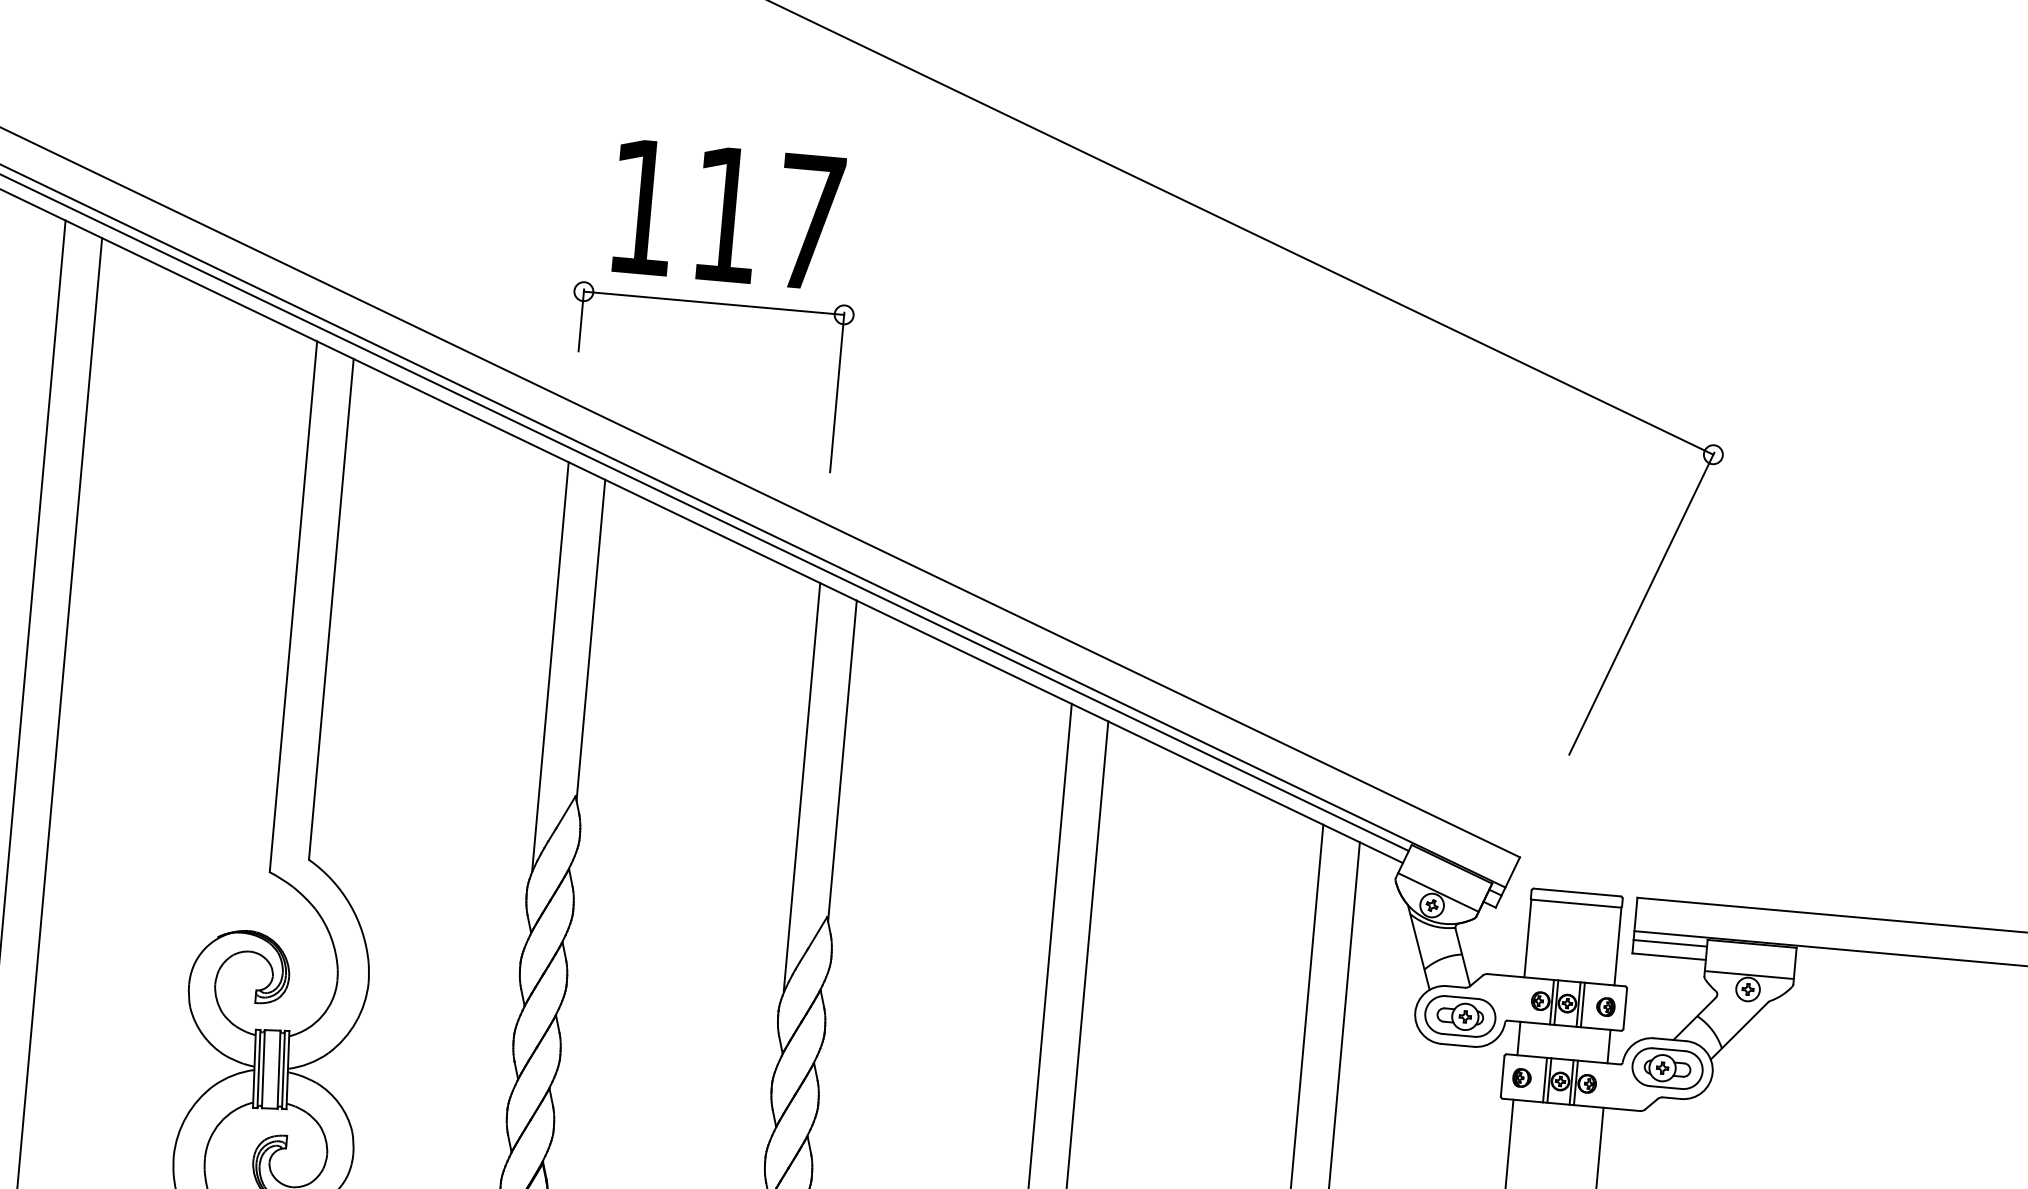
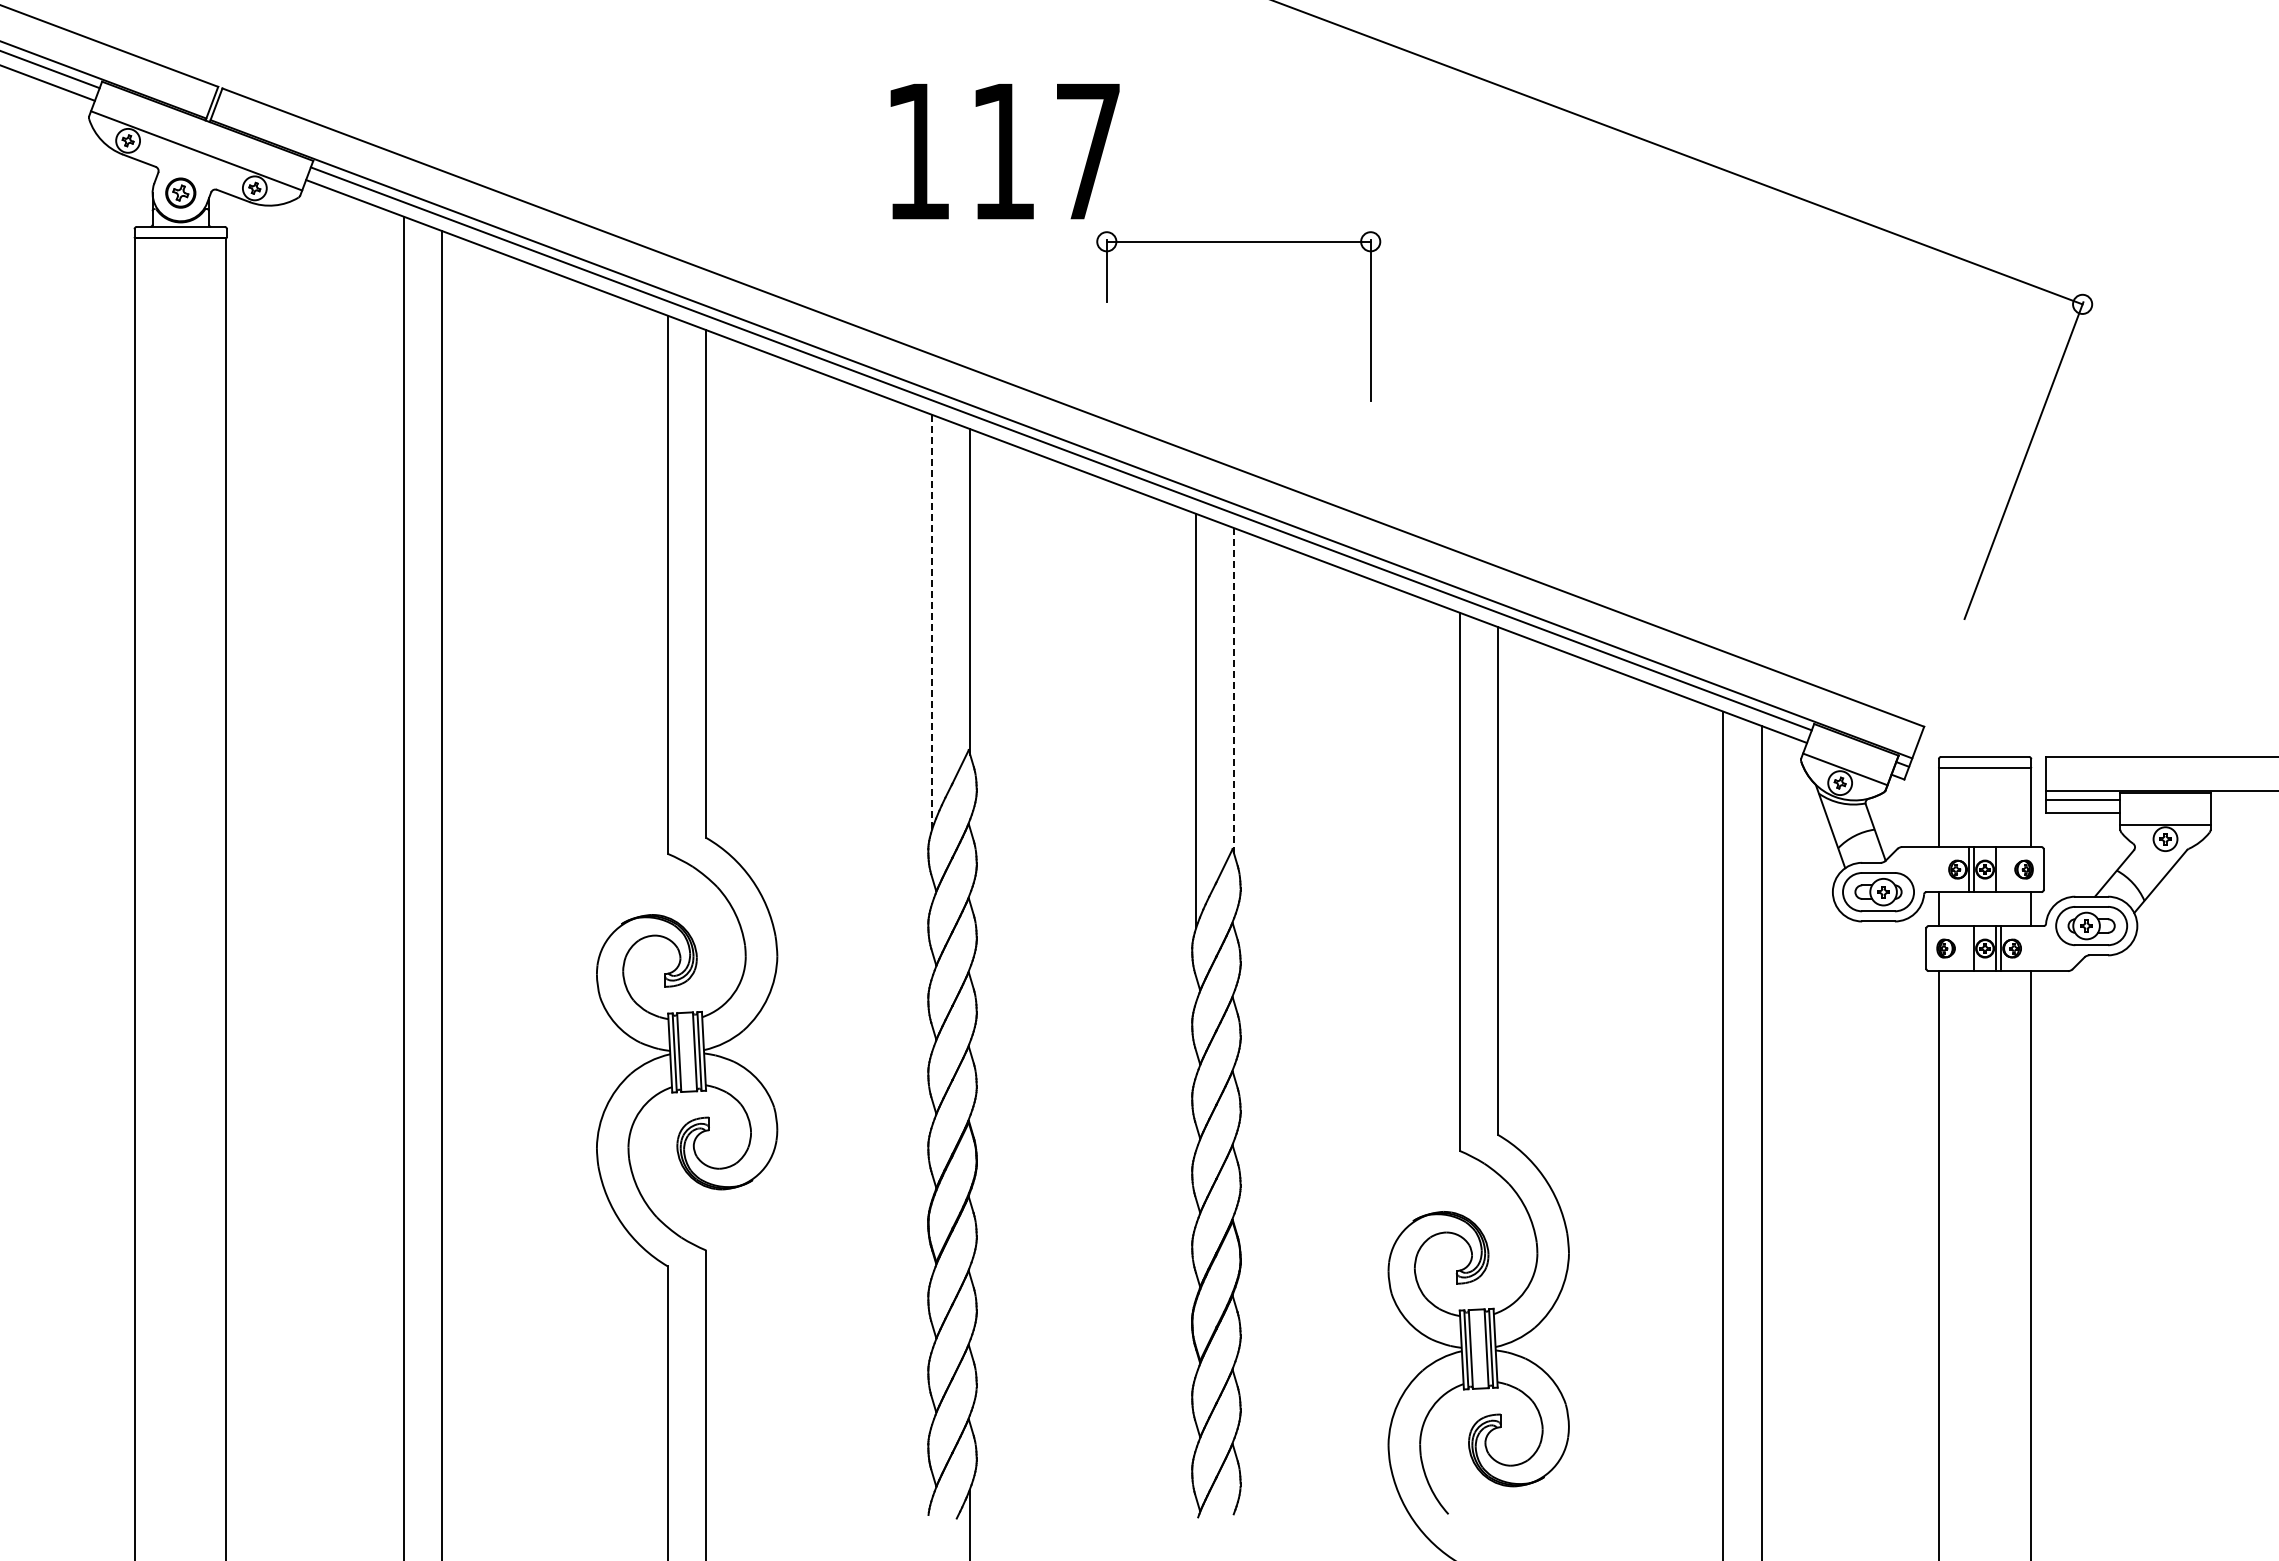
text: (727, 214) -> (1004, 151), moved
part: (713, 303) -> (1238, 242), moved
line: (550, 666) -> (931, 621), solid -> dashed
line: (842, 760) -> (1234, 690), solid -> dashed
line: (1582, 1004) -> (2000, 869), removed
line: (1545, 1080) -> (1969, 948), removed

